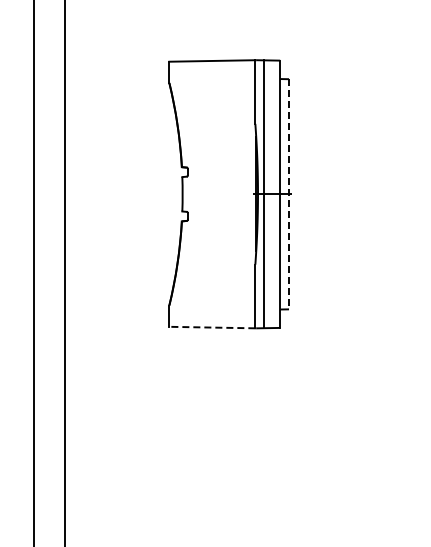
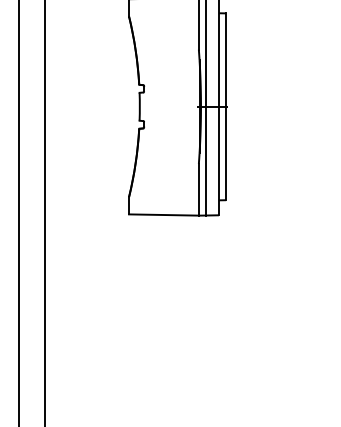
line: (289, 194) -> (226, 106), dashed -> solid
line: (212, 327) -> (164, 214), dashed -> solid

